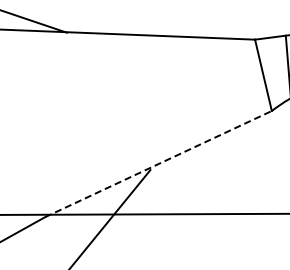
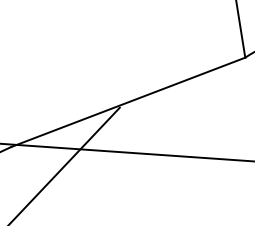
line: (158, 163) -> (128, 101), dashed -> solid

